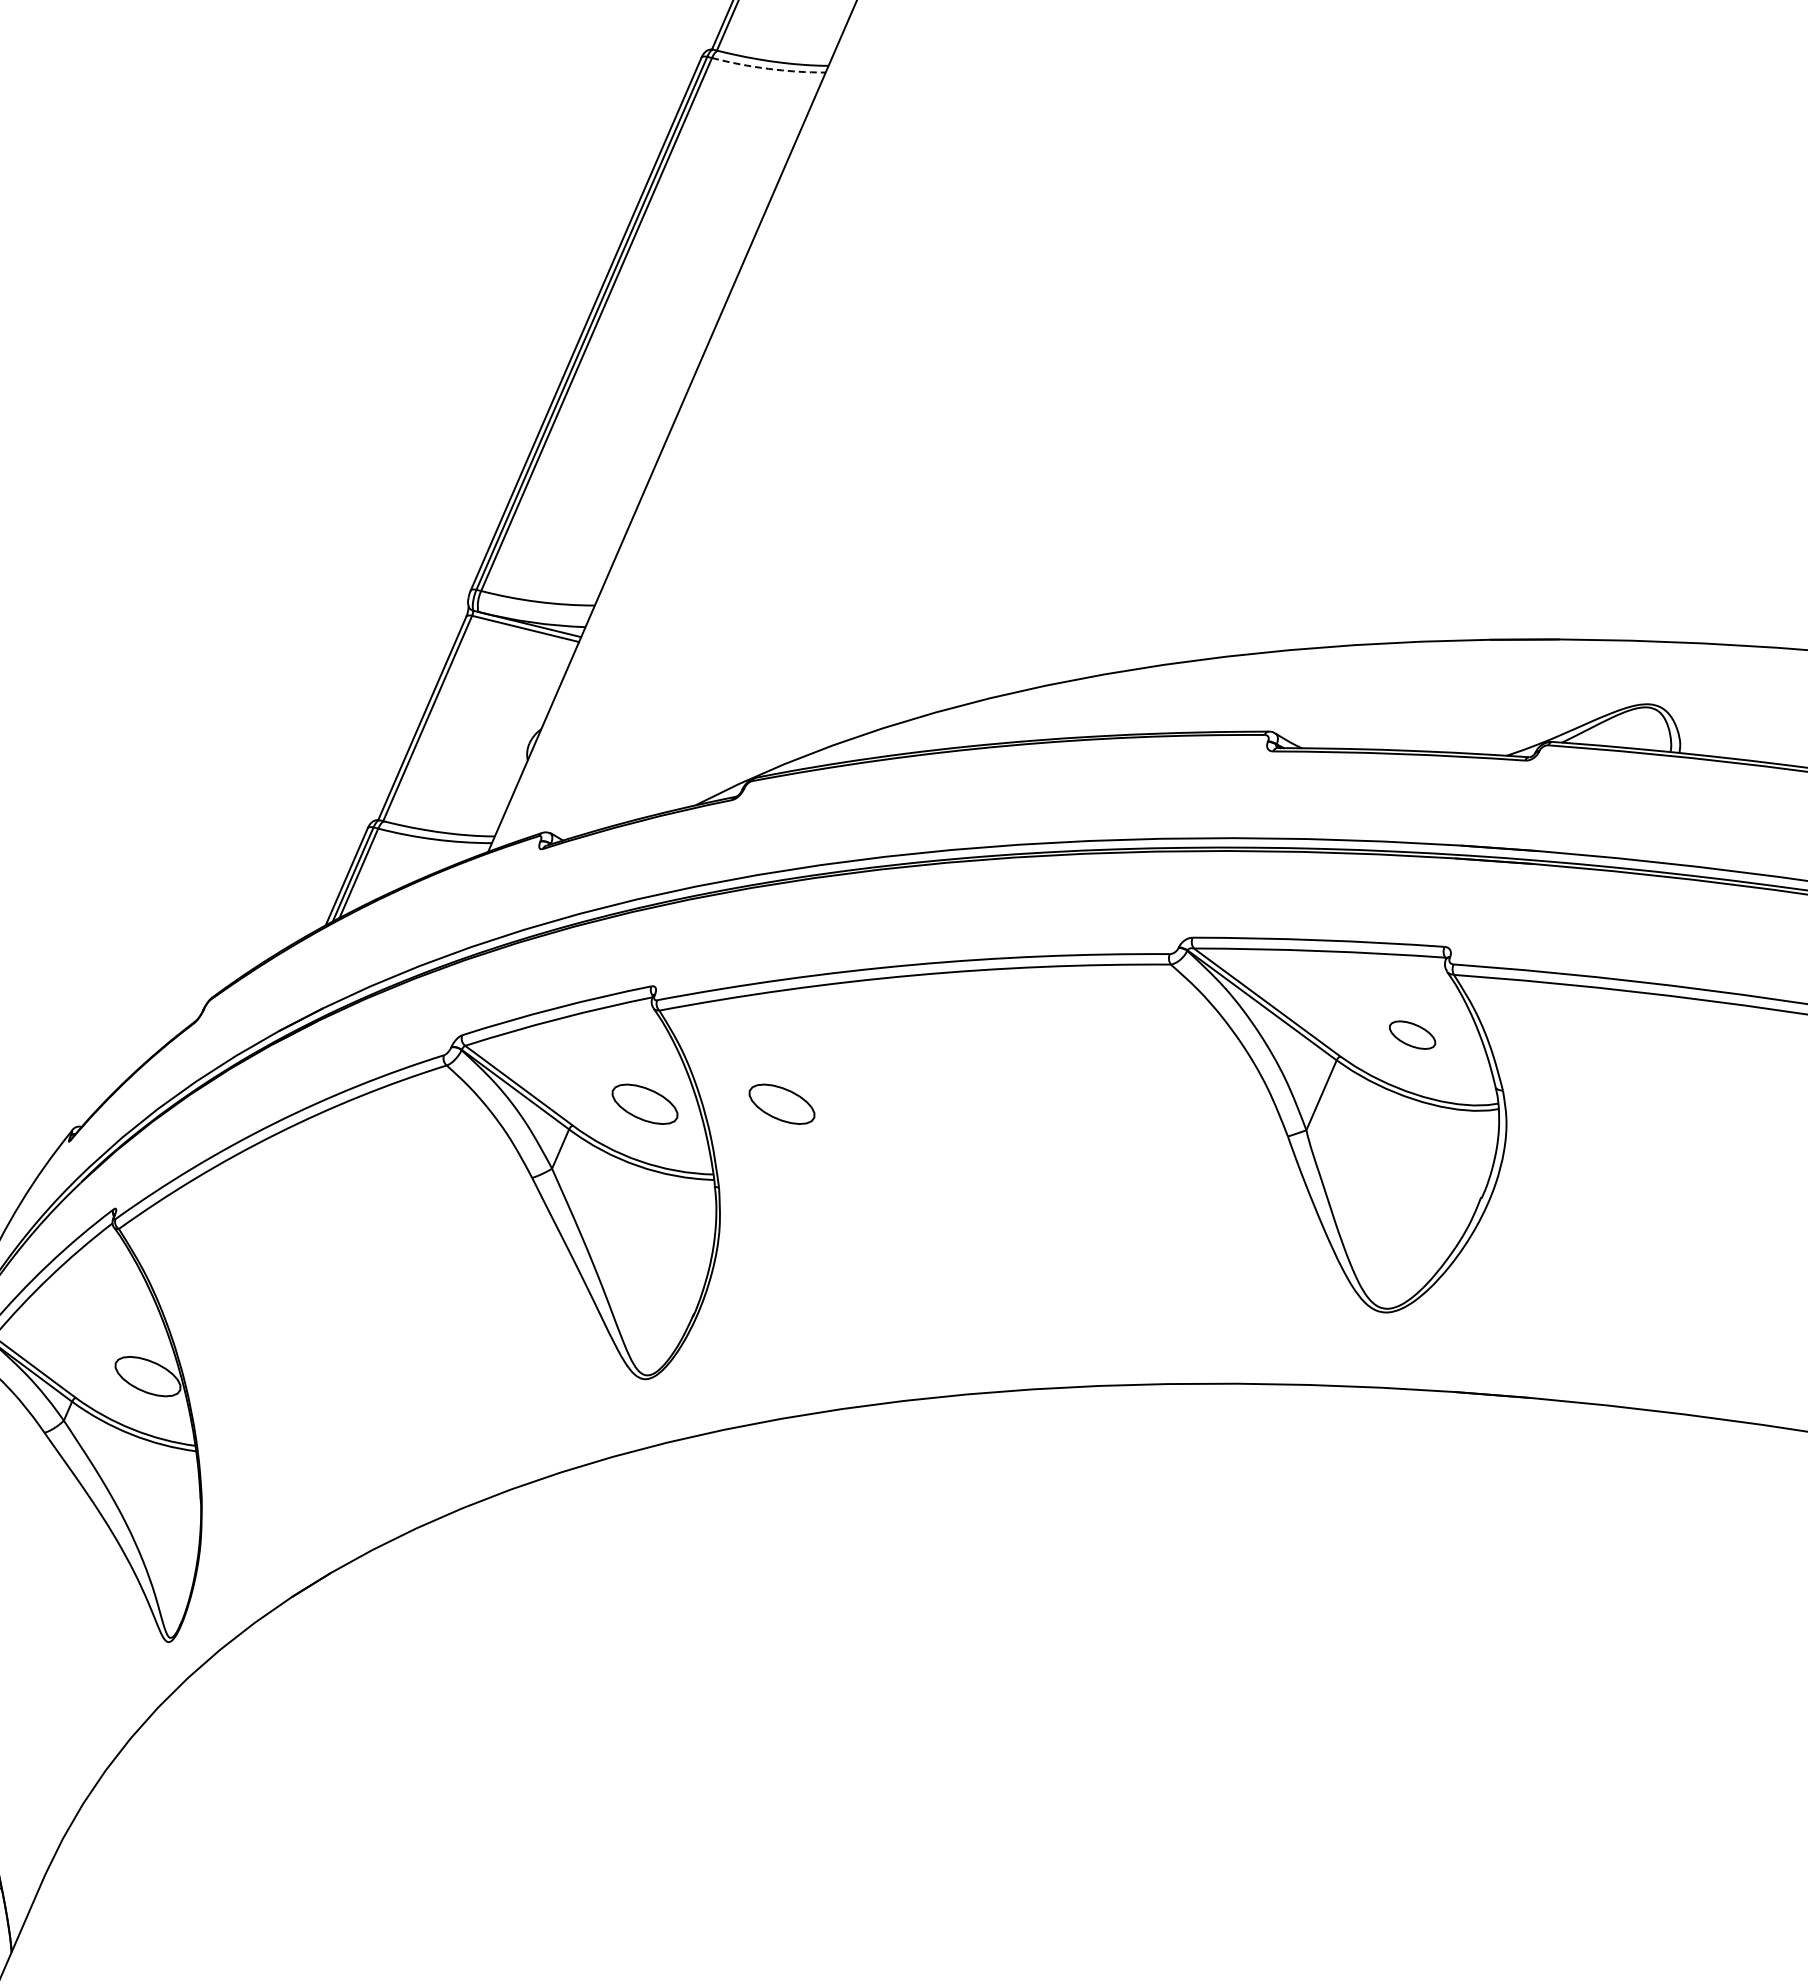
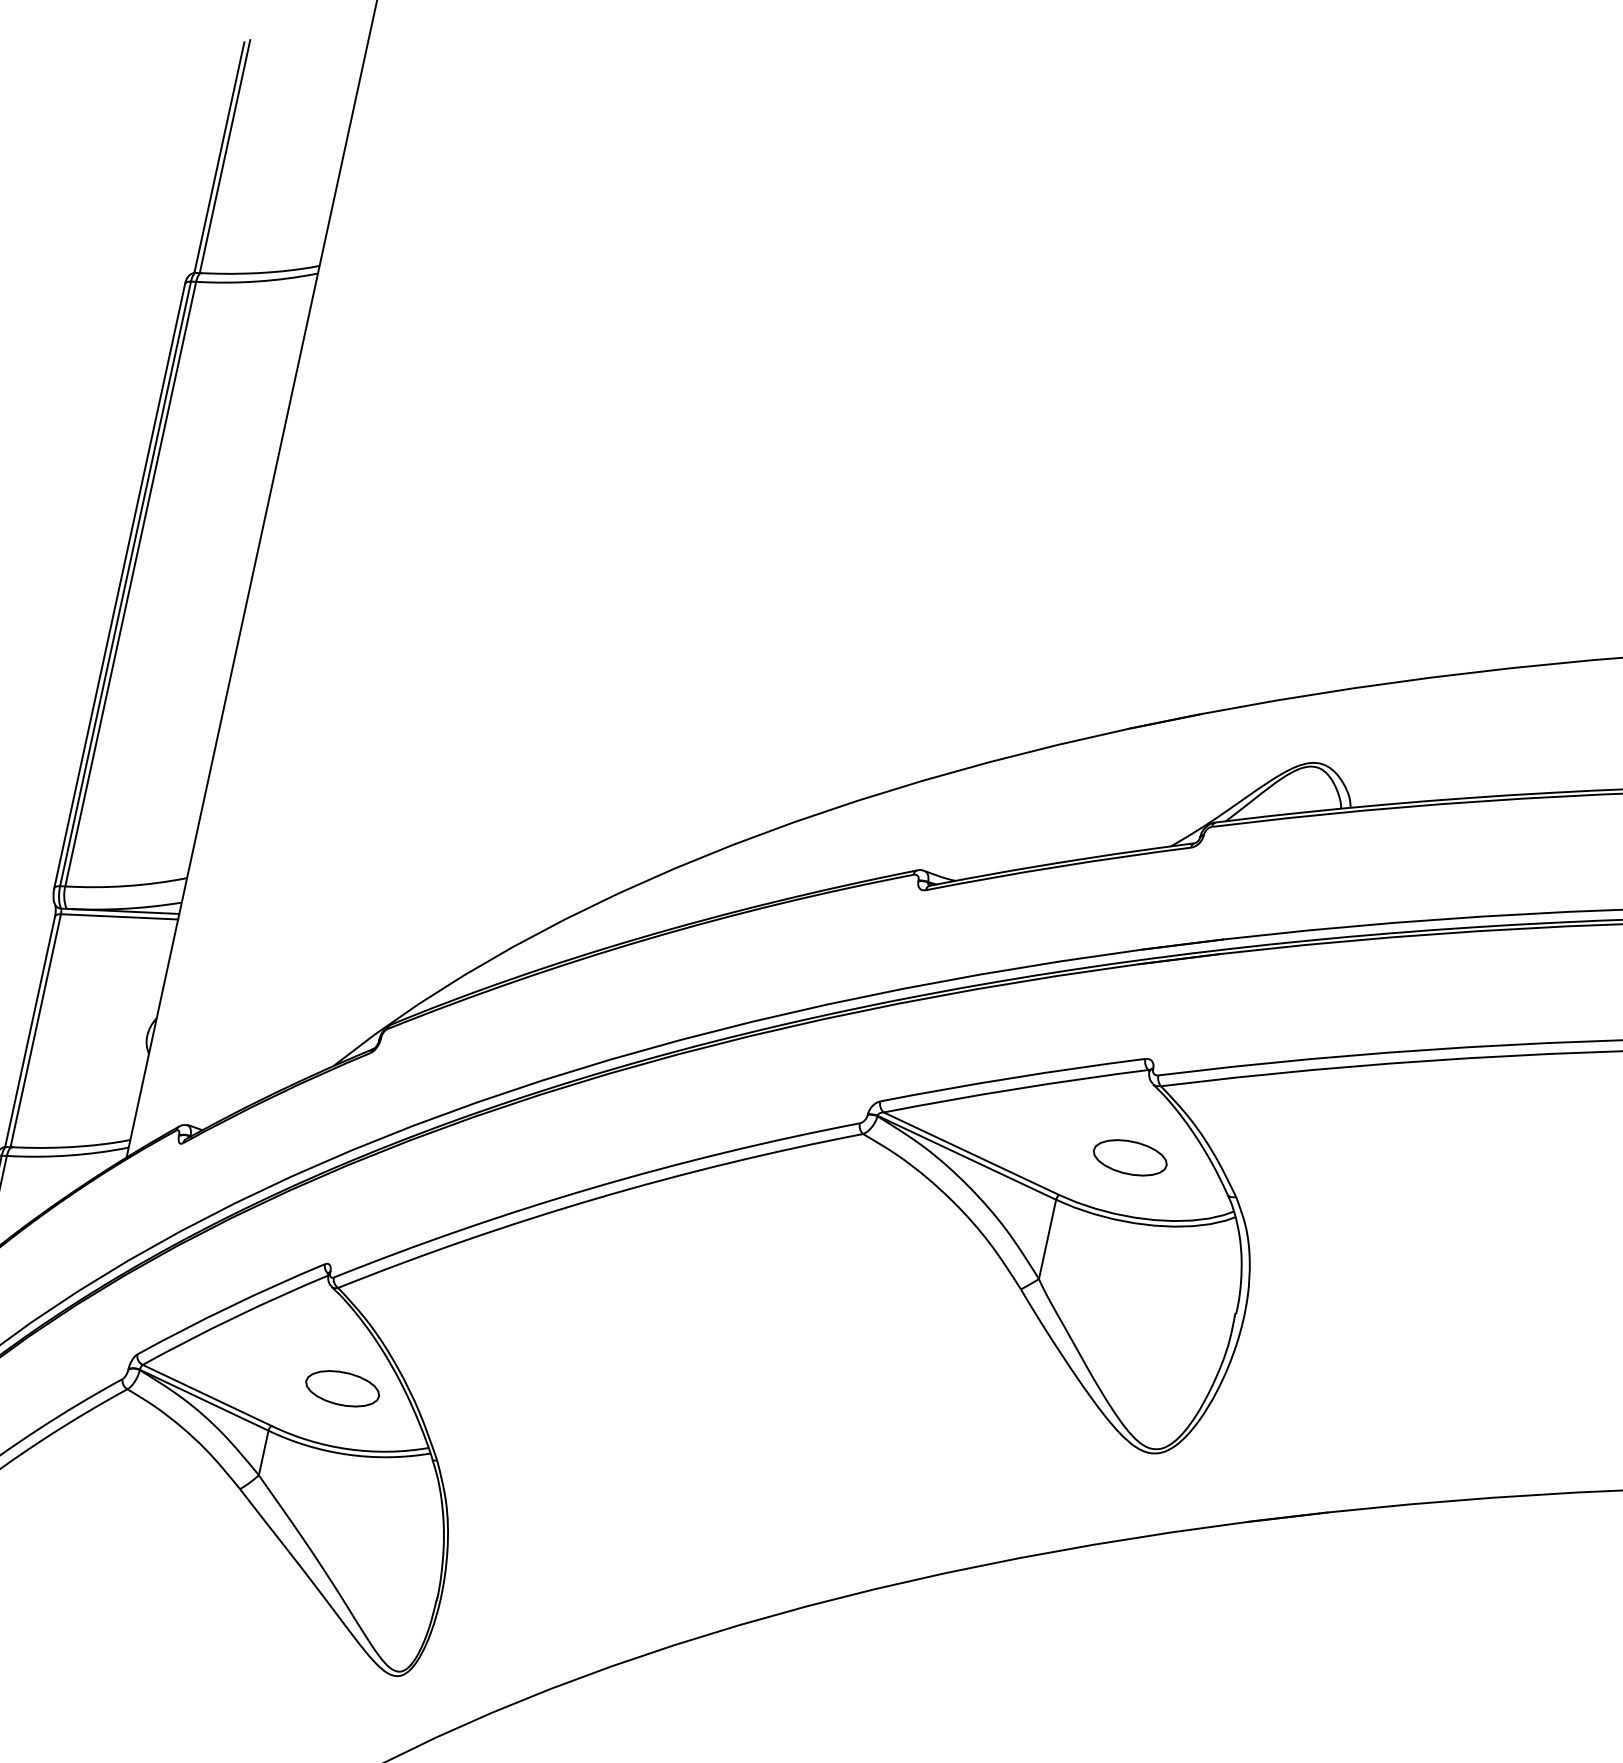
arc: (768, 68) -> (257, 281), dashed -> solid
part: (1412, 1034) -> (1129, 1157), size x1.43
part: (781, 1103) -> (485, 1359), removed

